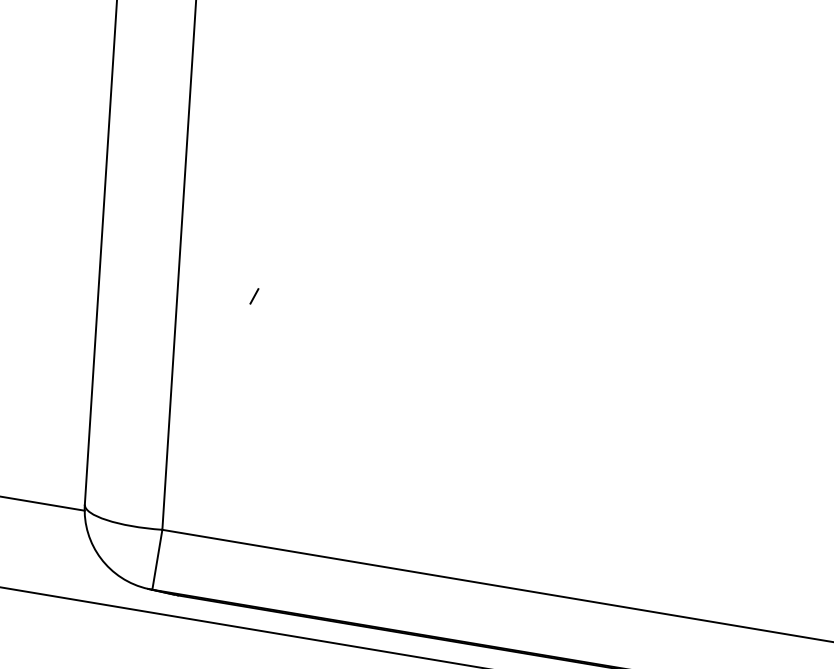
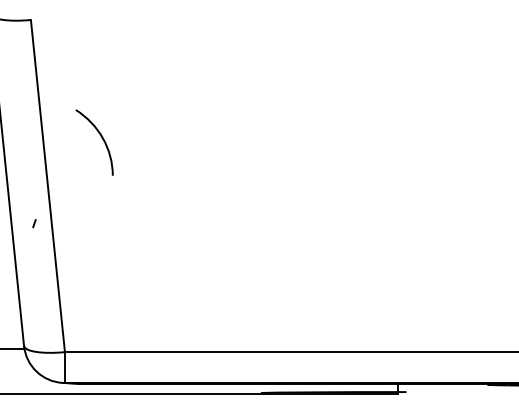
curve: (302, 126) -> (101, 138), added
curve: (254, 296) -> (34, 223), moved

